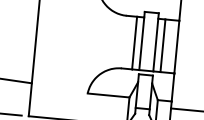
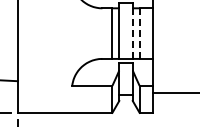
line: (155, 45) -> (132, 34), solid -> dashed
line: (162, 46) -> (139, 34), solid -> dashed

